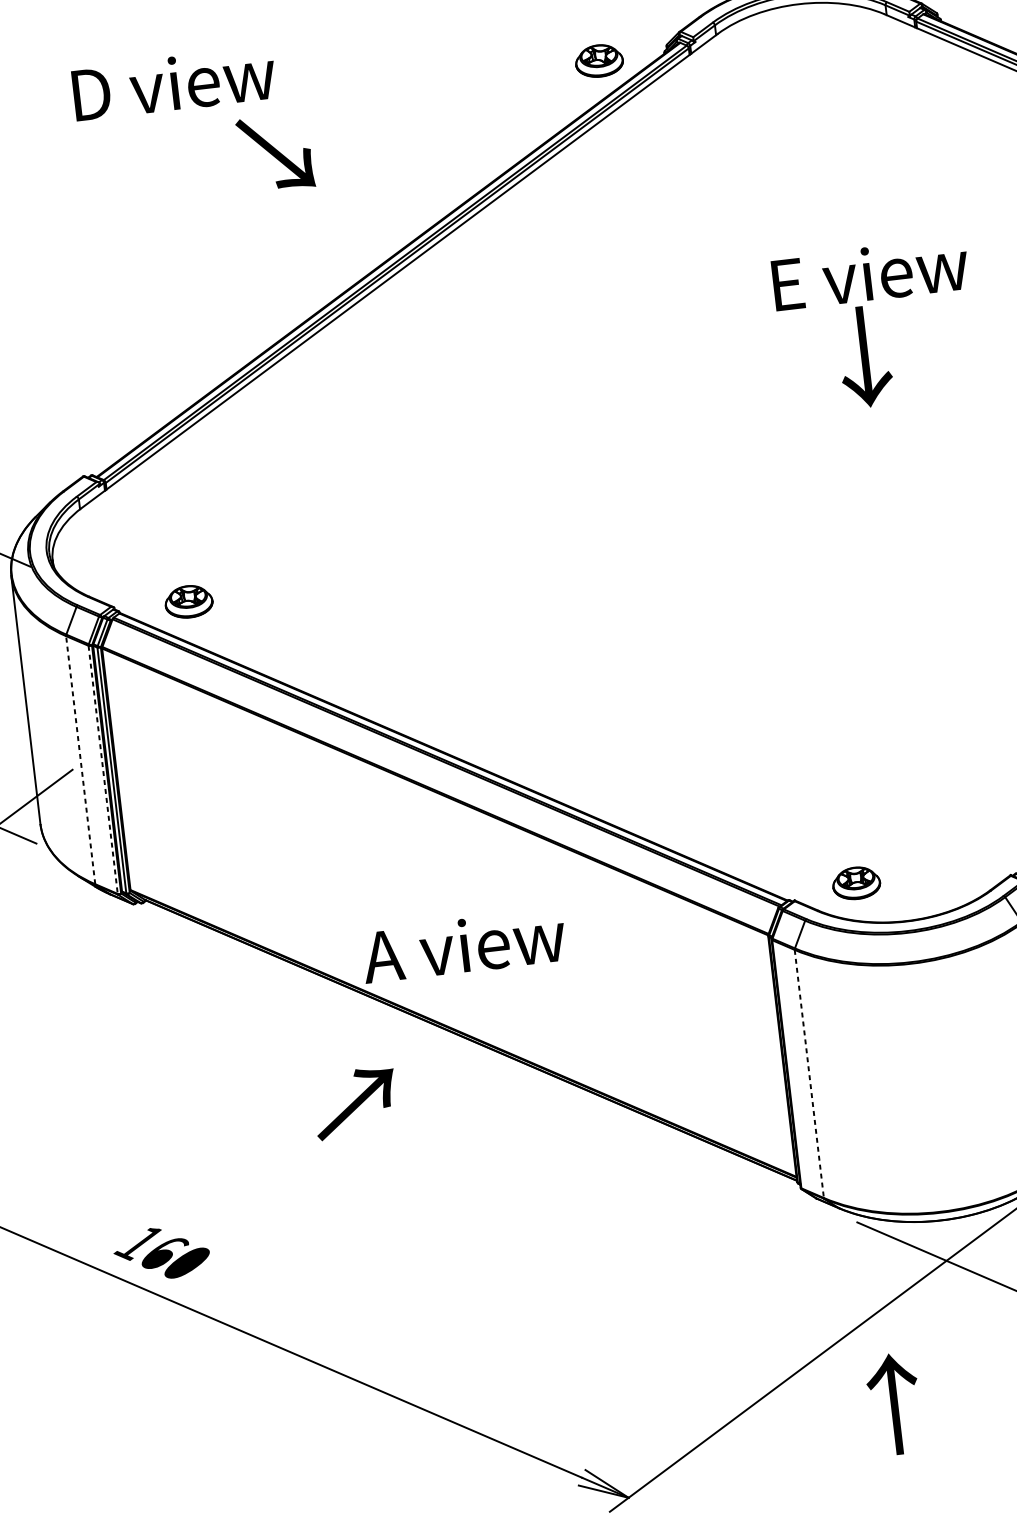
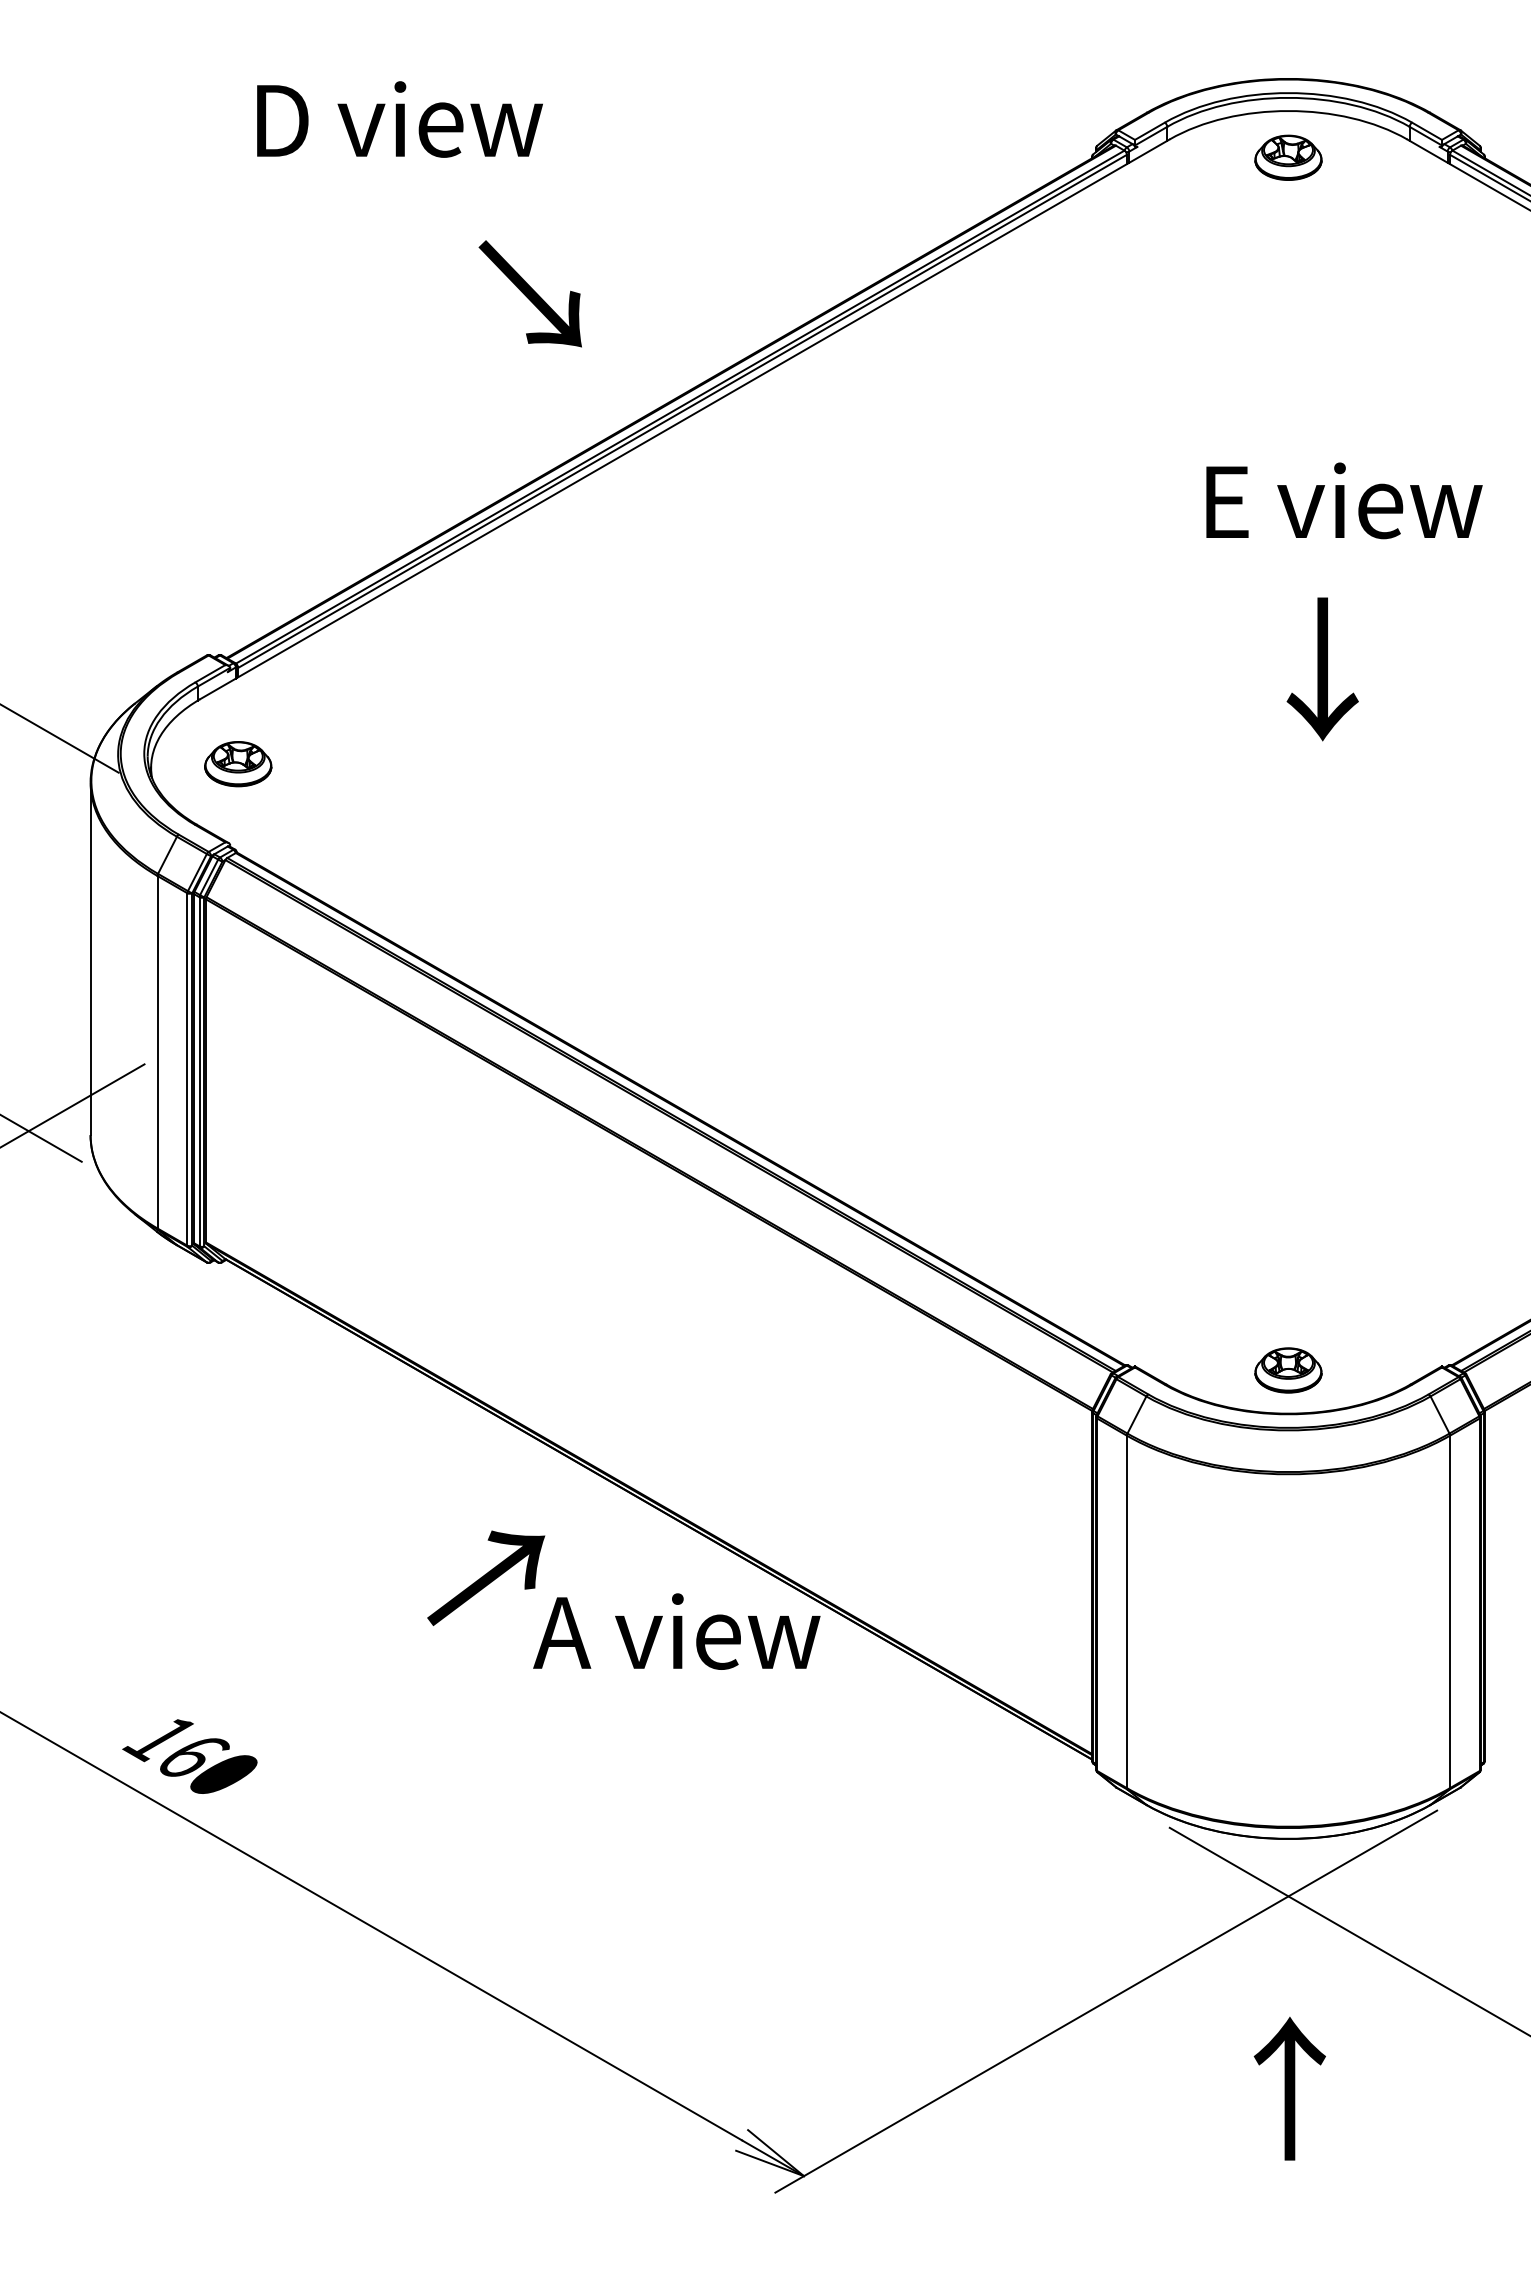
part: (599, 60) -> (1288, 157), moved
text: (274, 153) -> (529, 293), moved
text: (864, 357) -> (1322, 669), moved
part: (189, 602) -> (238, 764), moved
line: (80, 759) -> (157, 1051), dashed -> solid
line: (103, 769) -> (187, 1069), dashed -> solid
part: (856, 883) -> (1288, 1370), moved
text: (463, 945) -> (676, 1631), moved
line: (809, 1074) -> (1126, 1612), dashed -> solid
text: (894, 1404) -> (1289, 2088), moved

